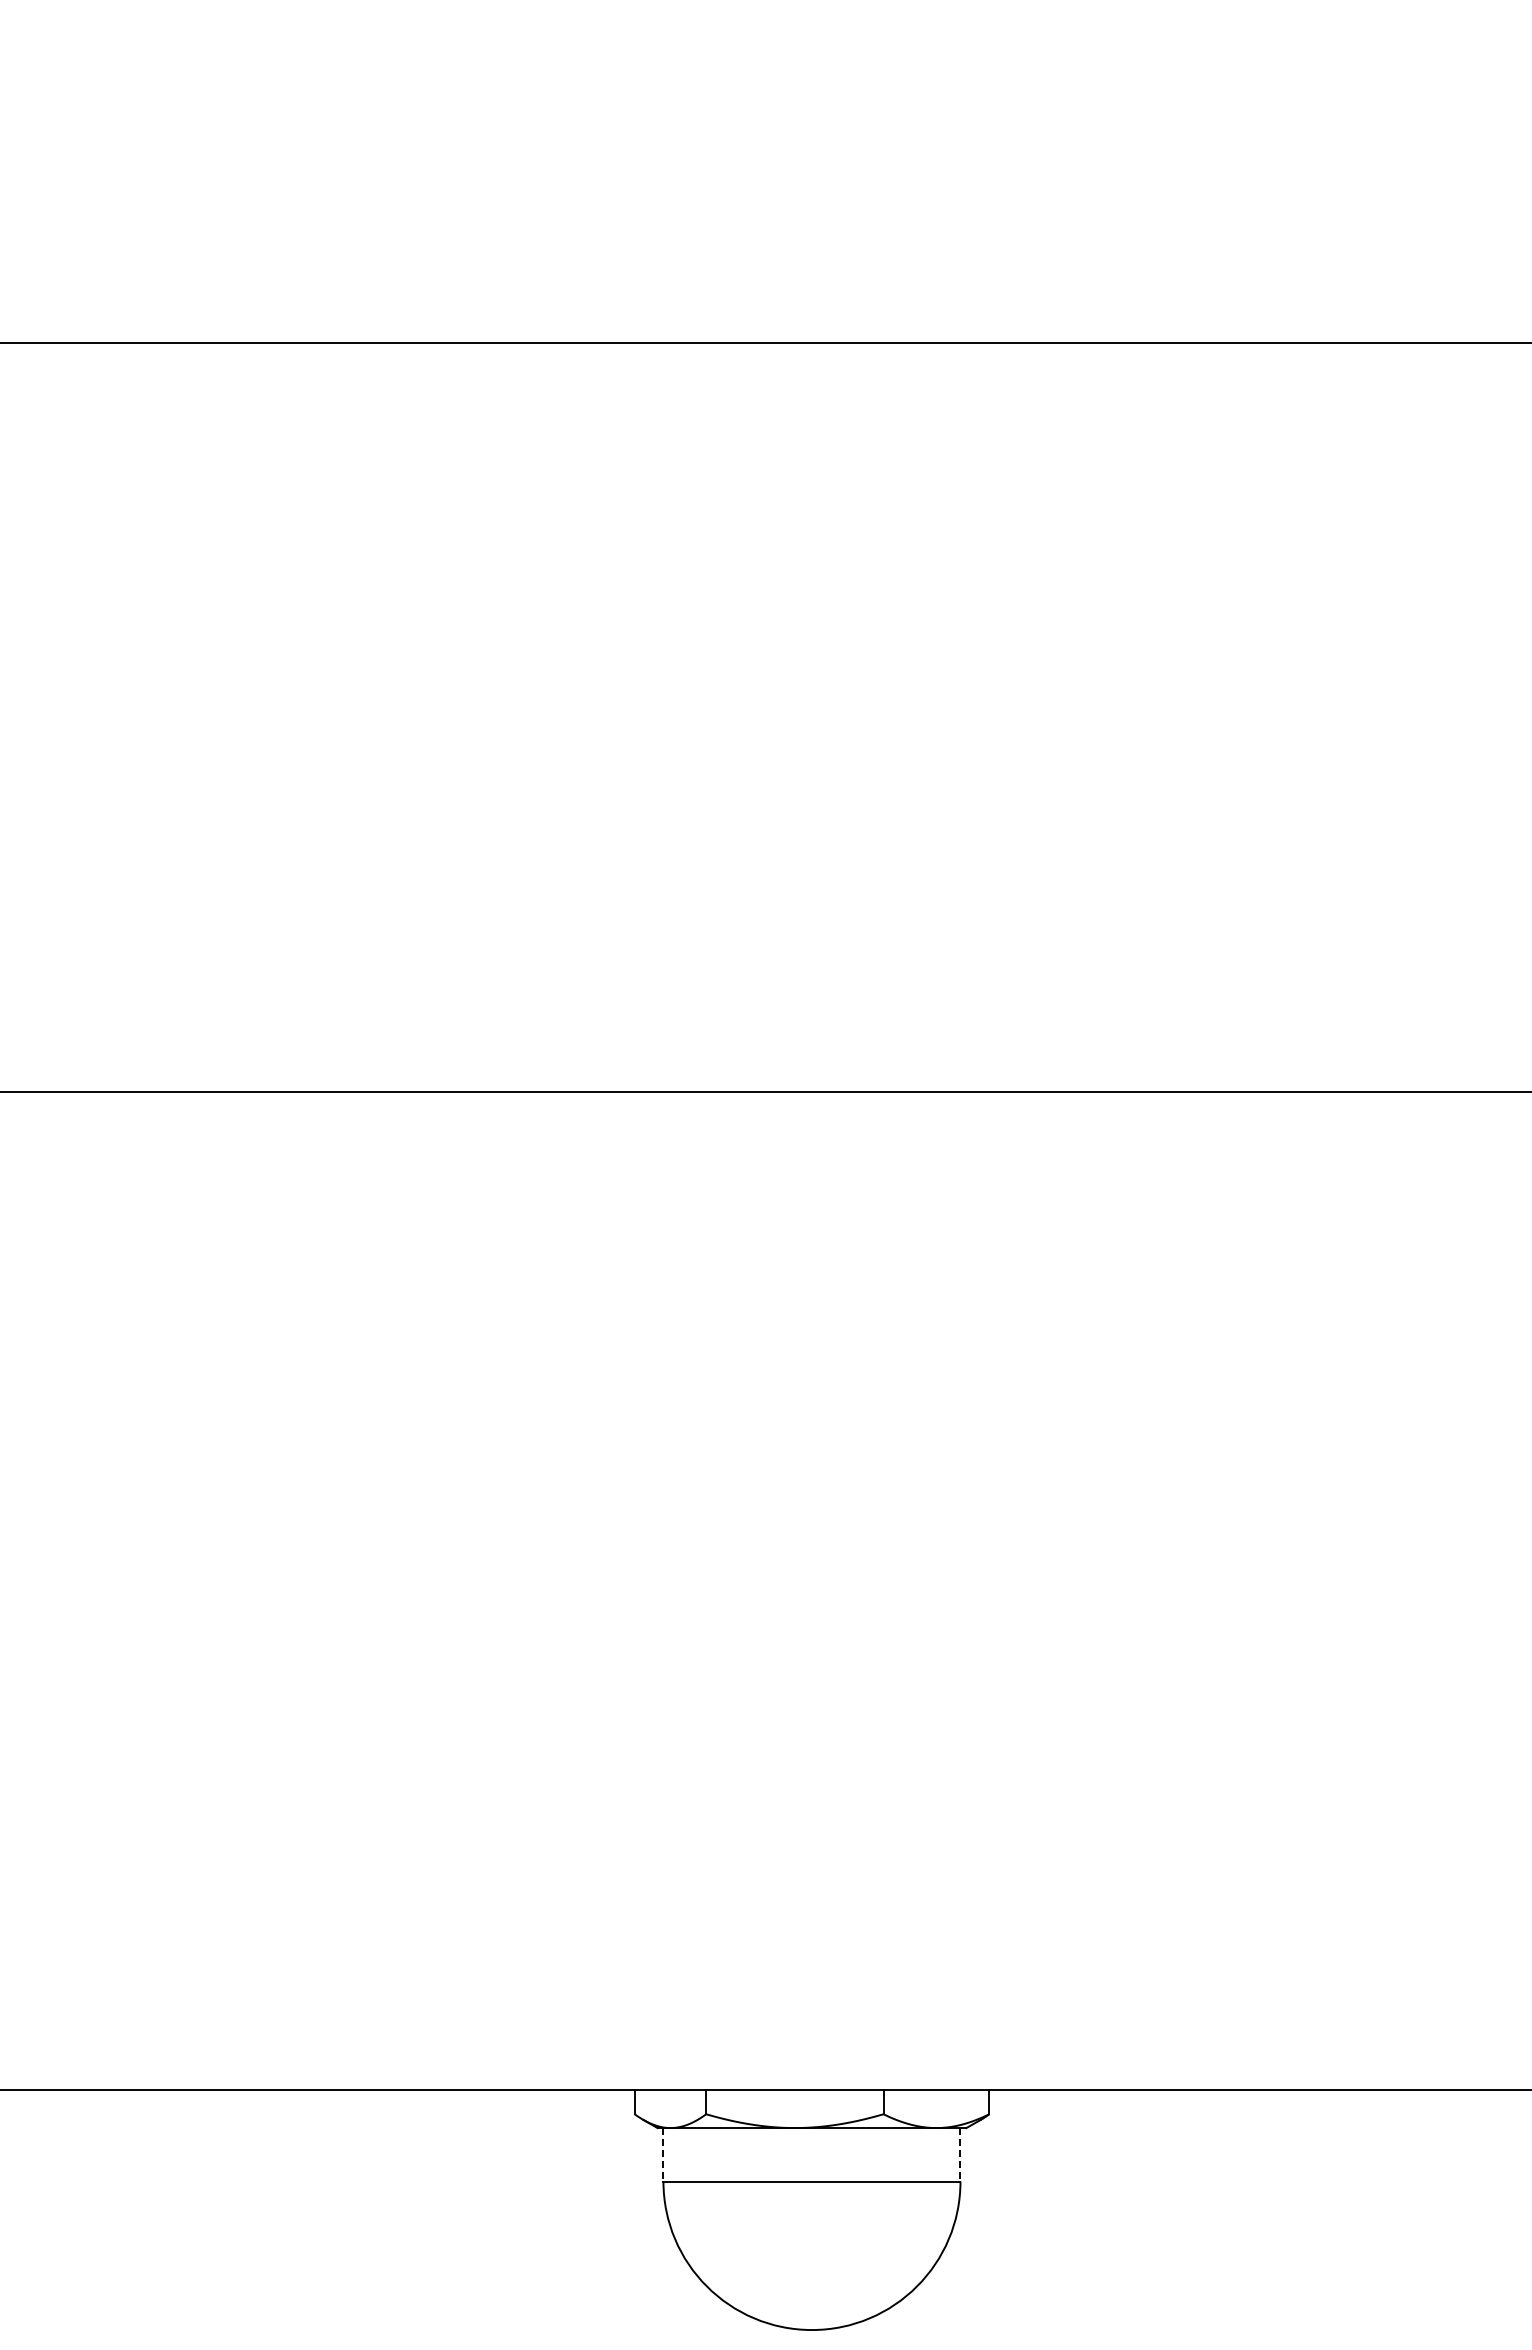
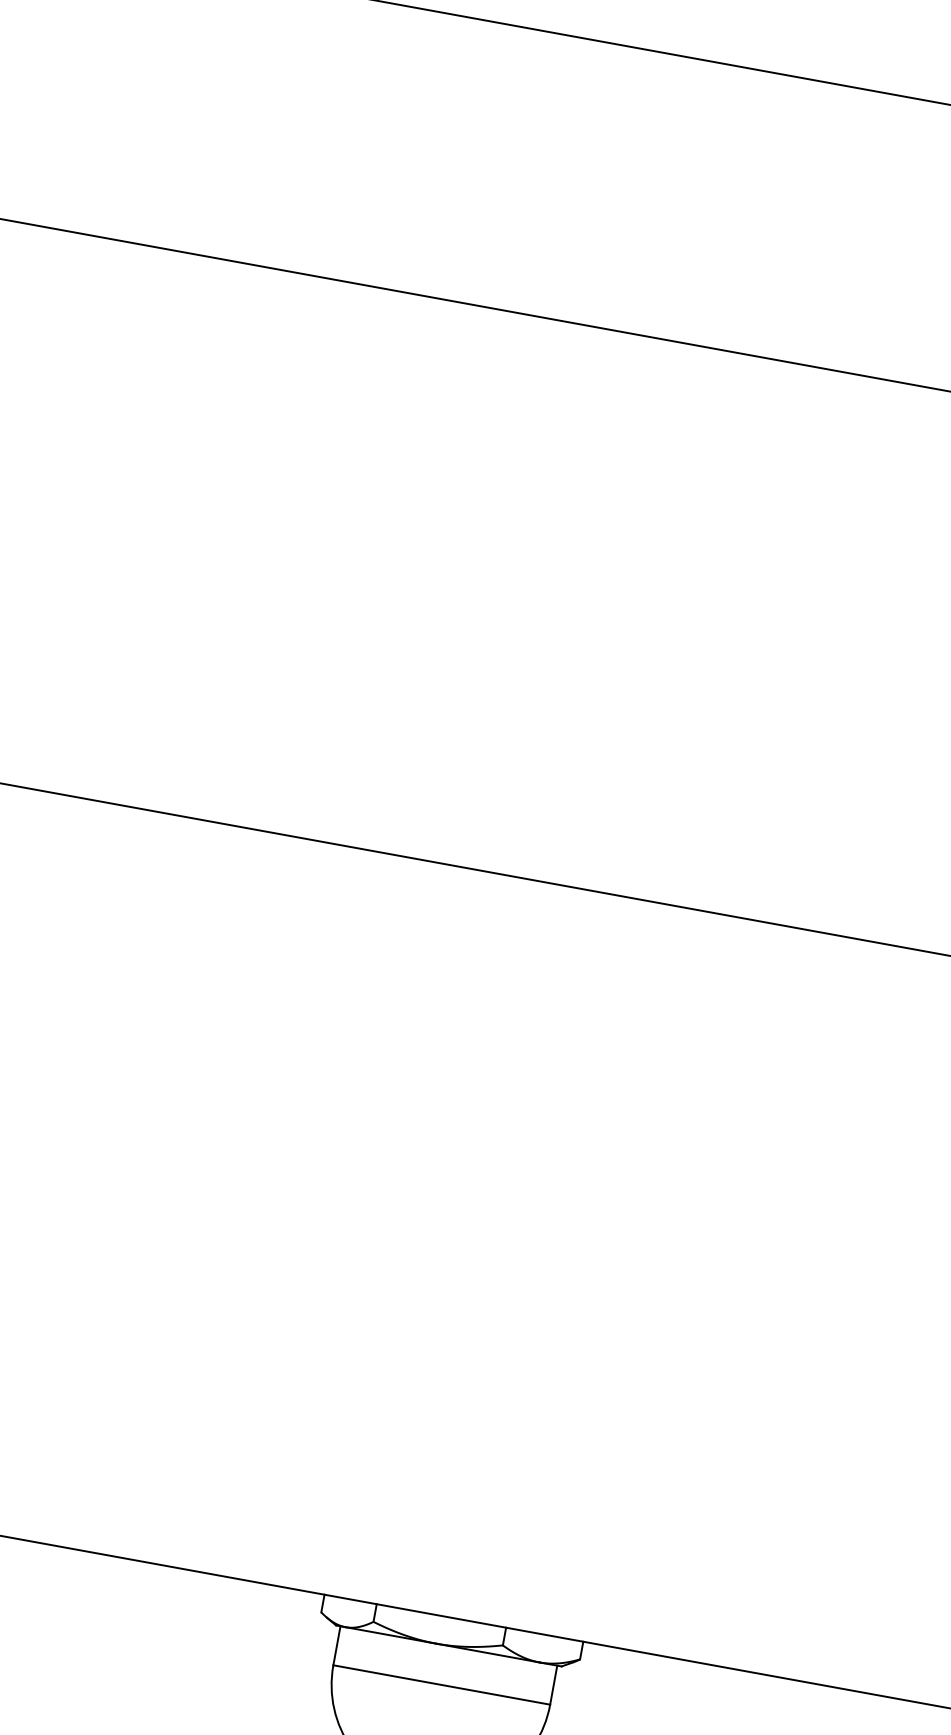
line: (663, 2154) -> (337, 1645), dashed -> solid
line: (960, 2154) -> (553, 1684), dashed -> solid

